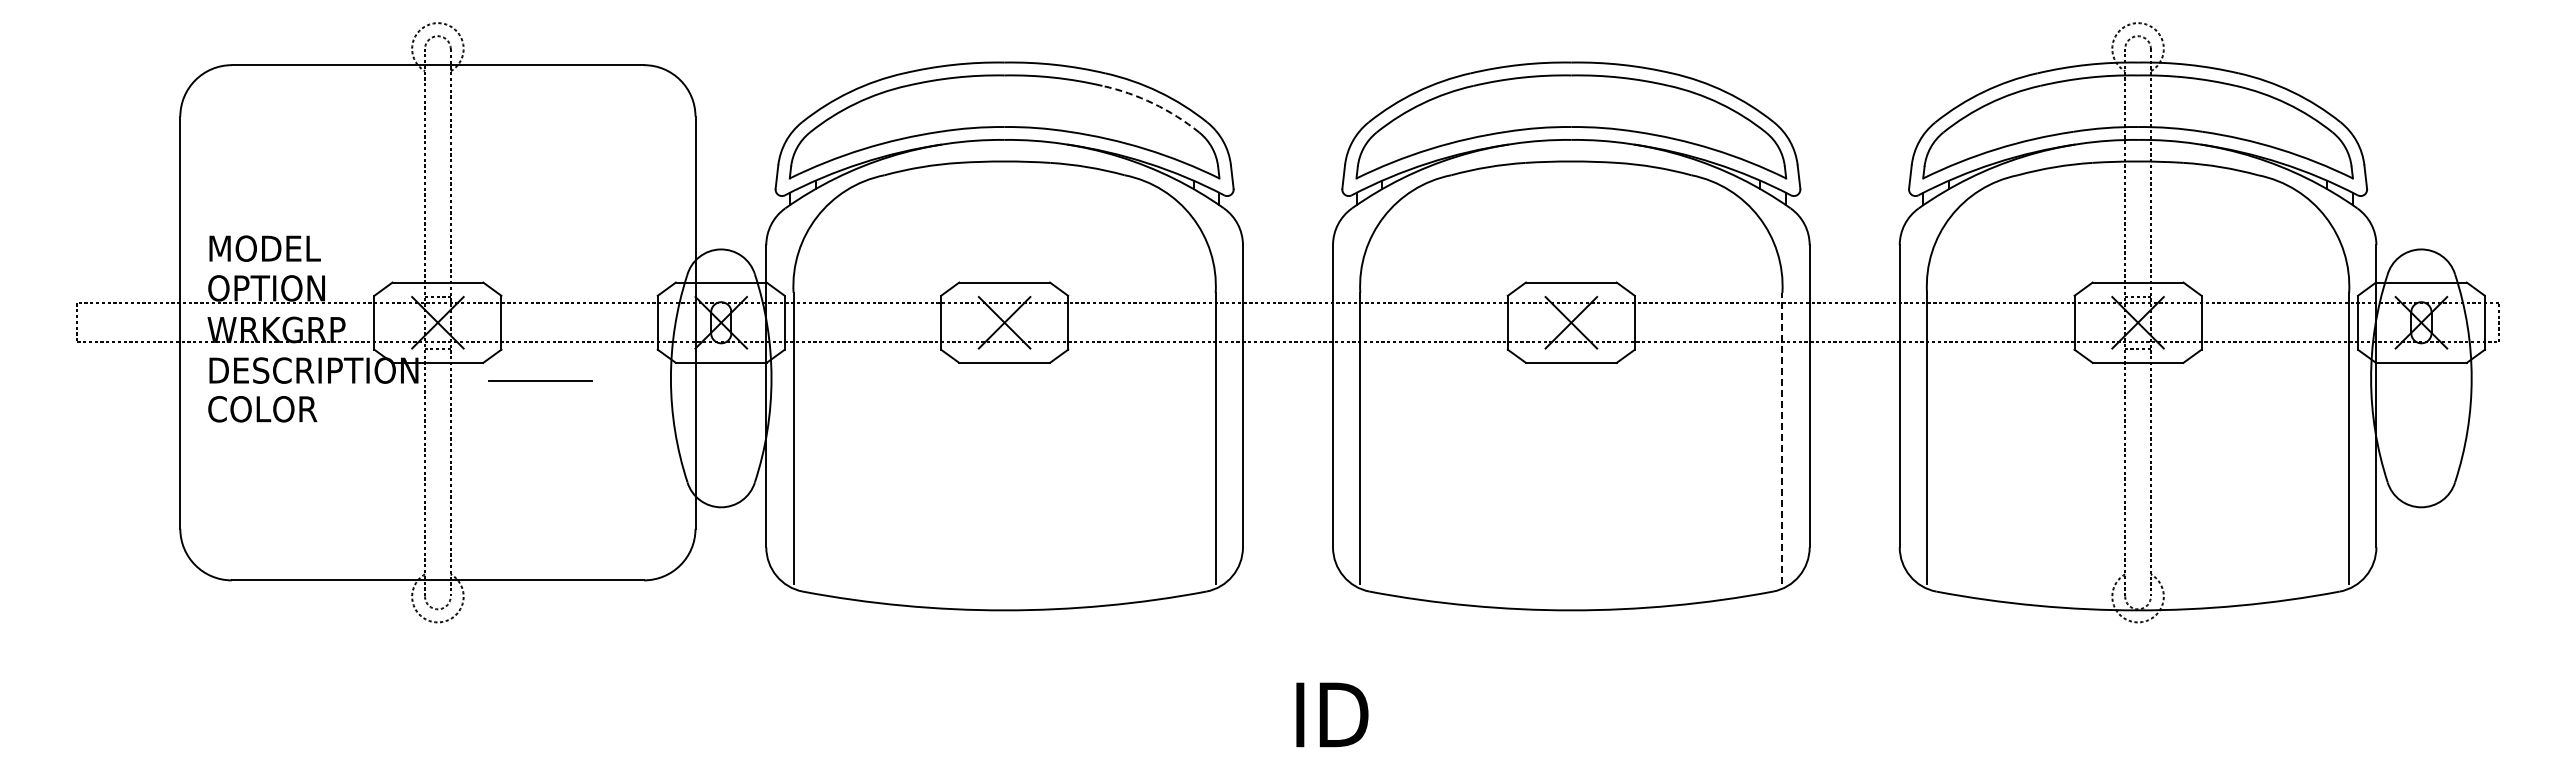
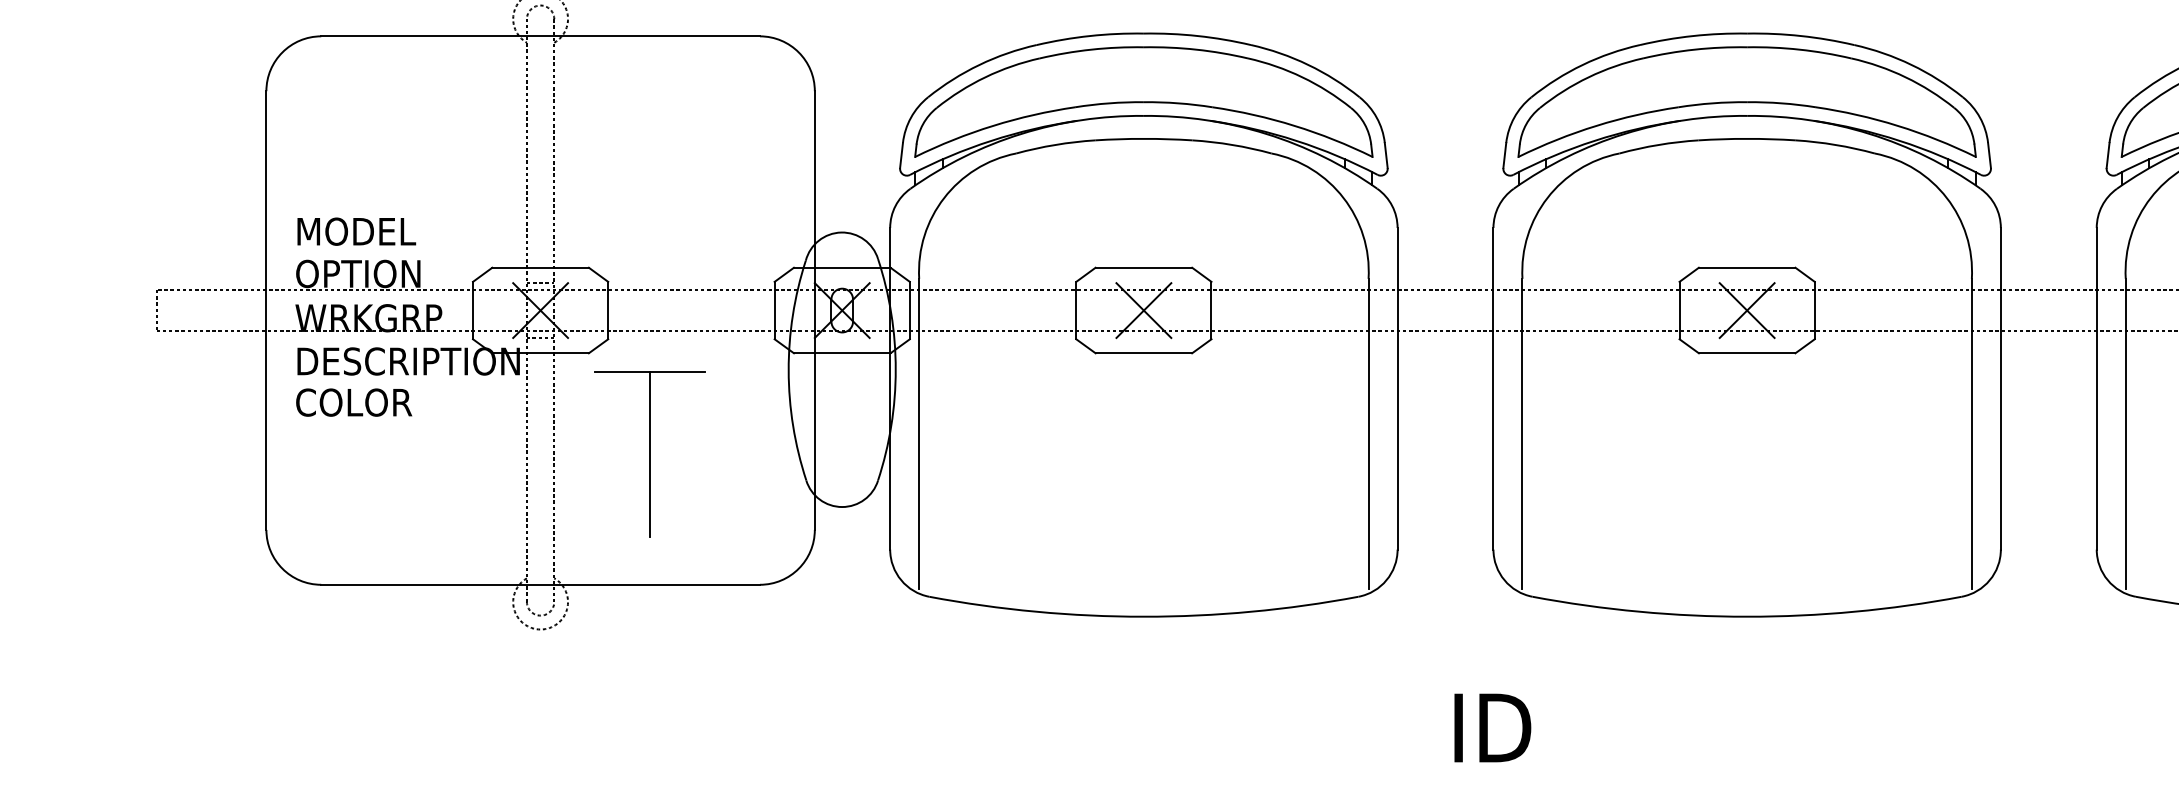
arc: (1153, 103) -> (1302, 77), dashed -> solid
line: (1782, 438) -> (1971, 433), dashed -> solid
line: (540, 457) -> (649, 453), added

